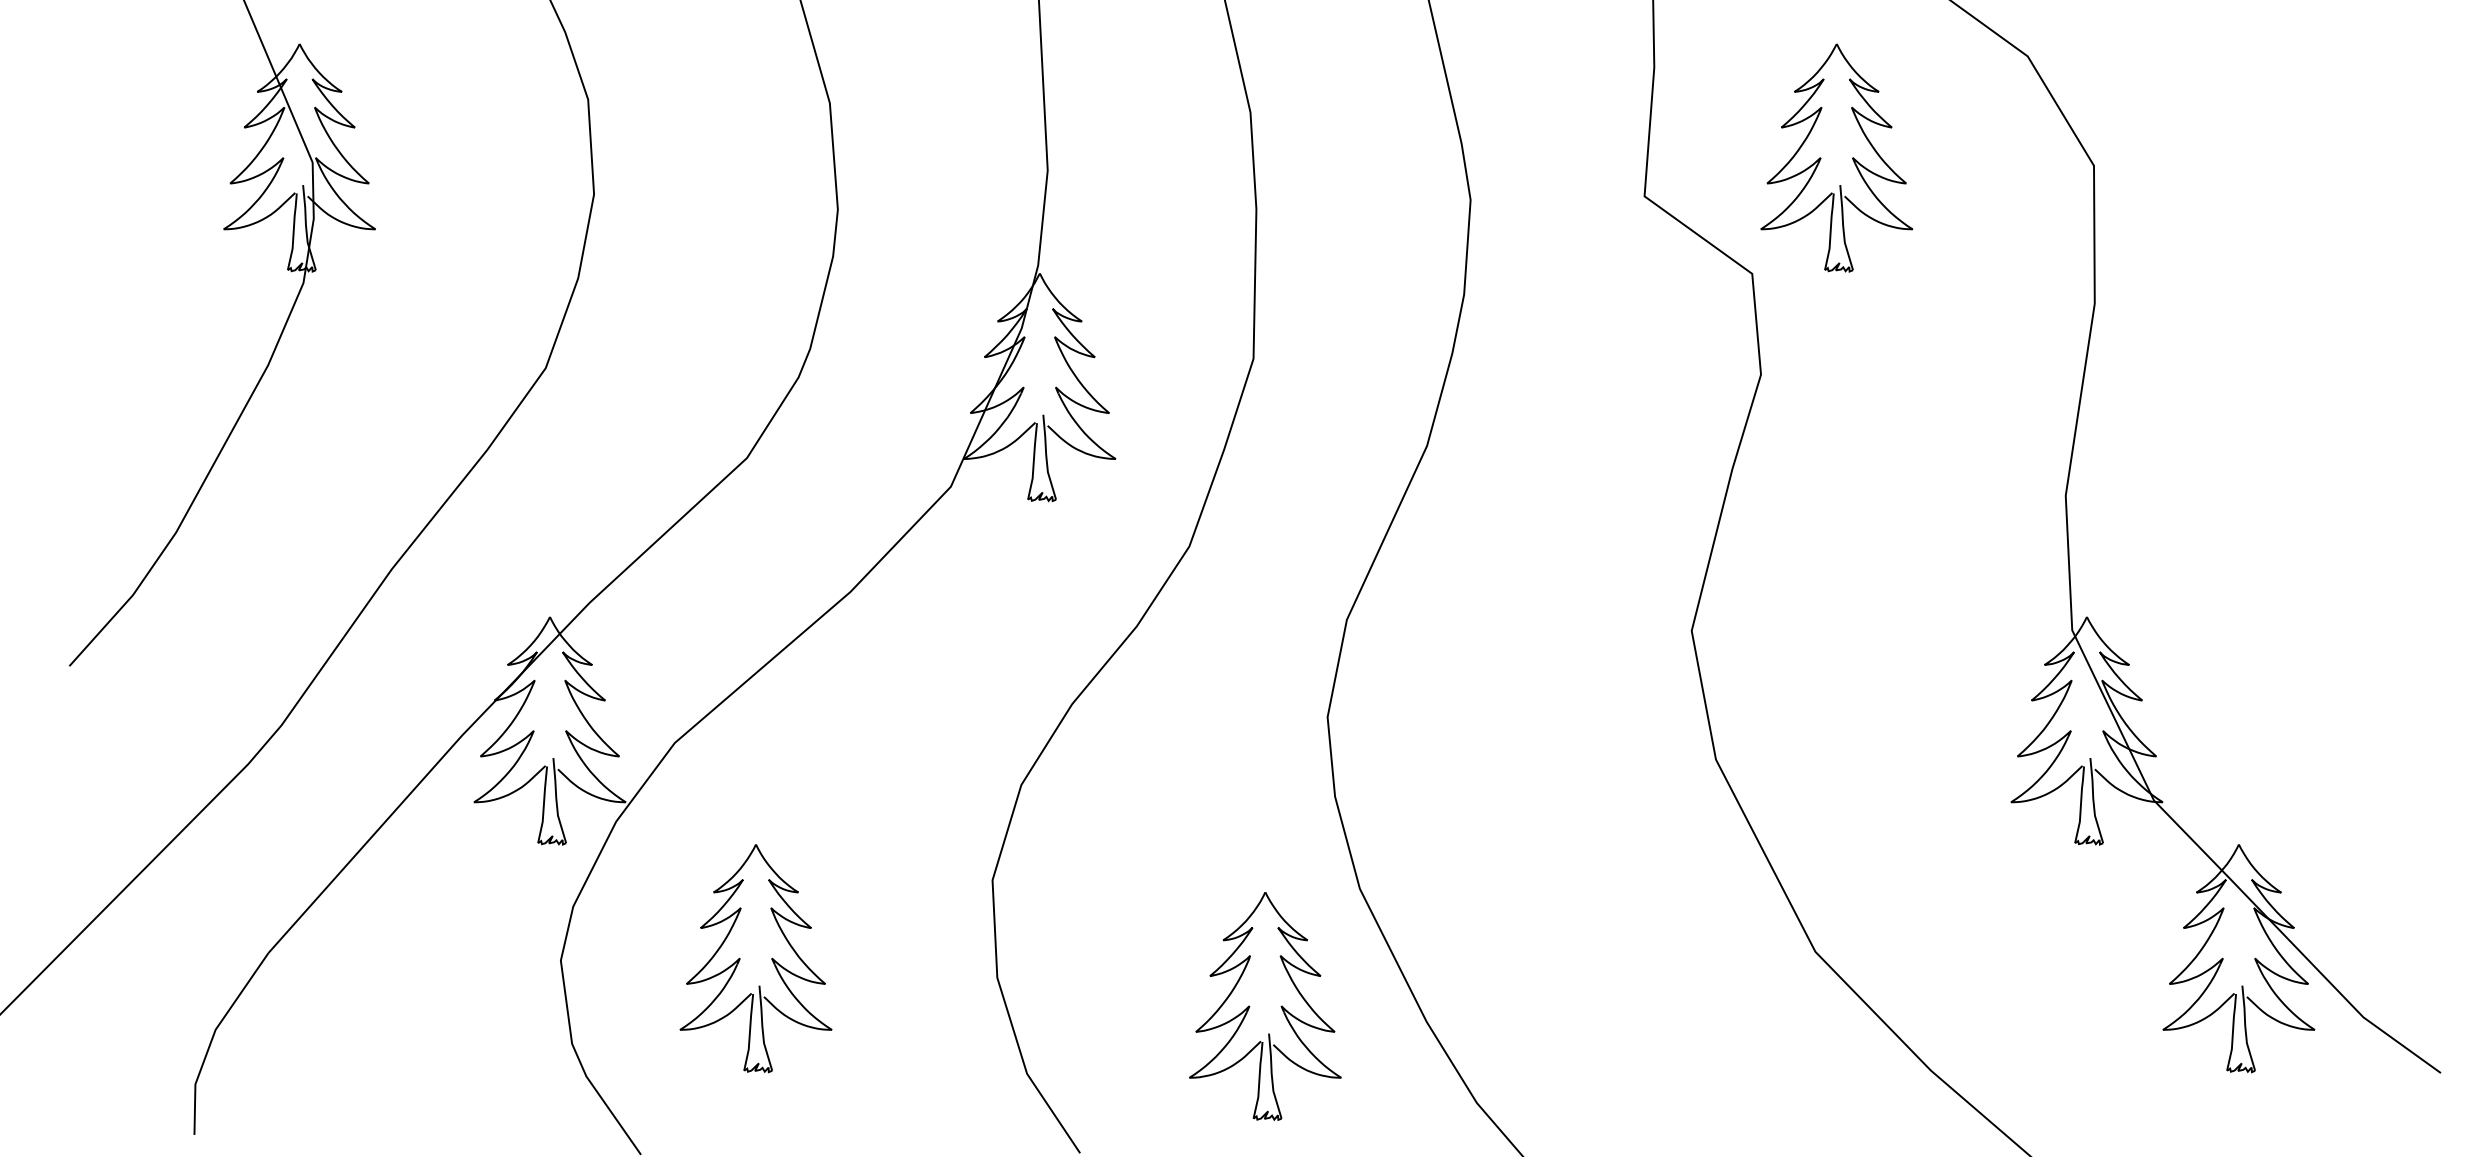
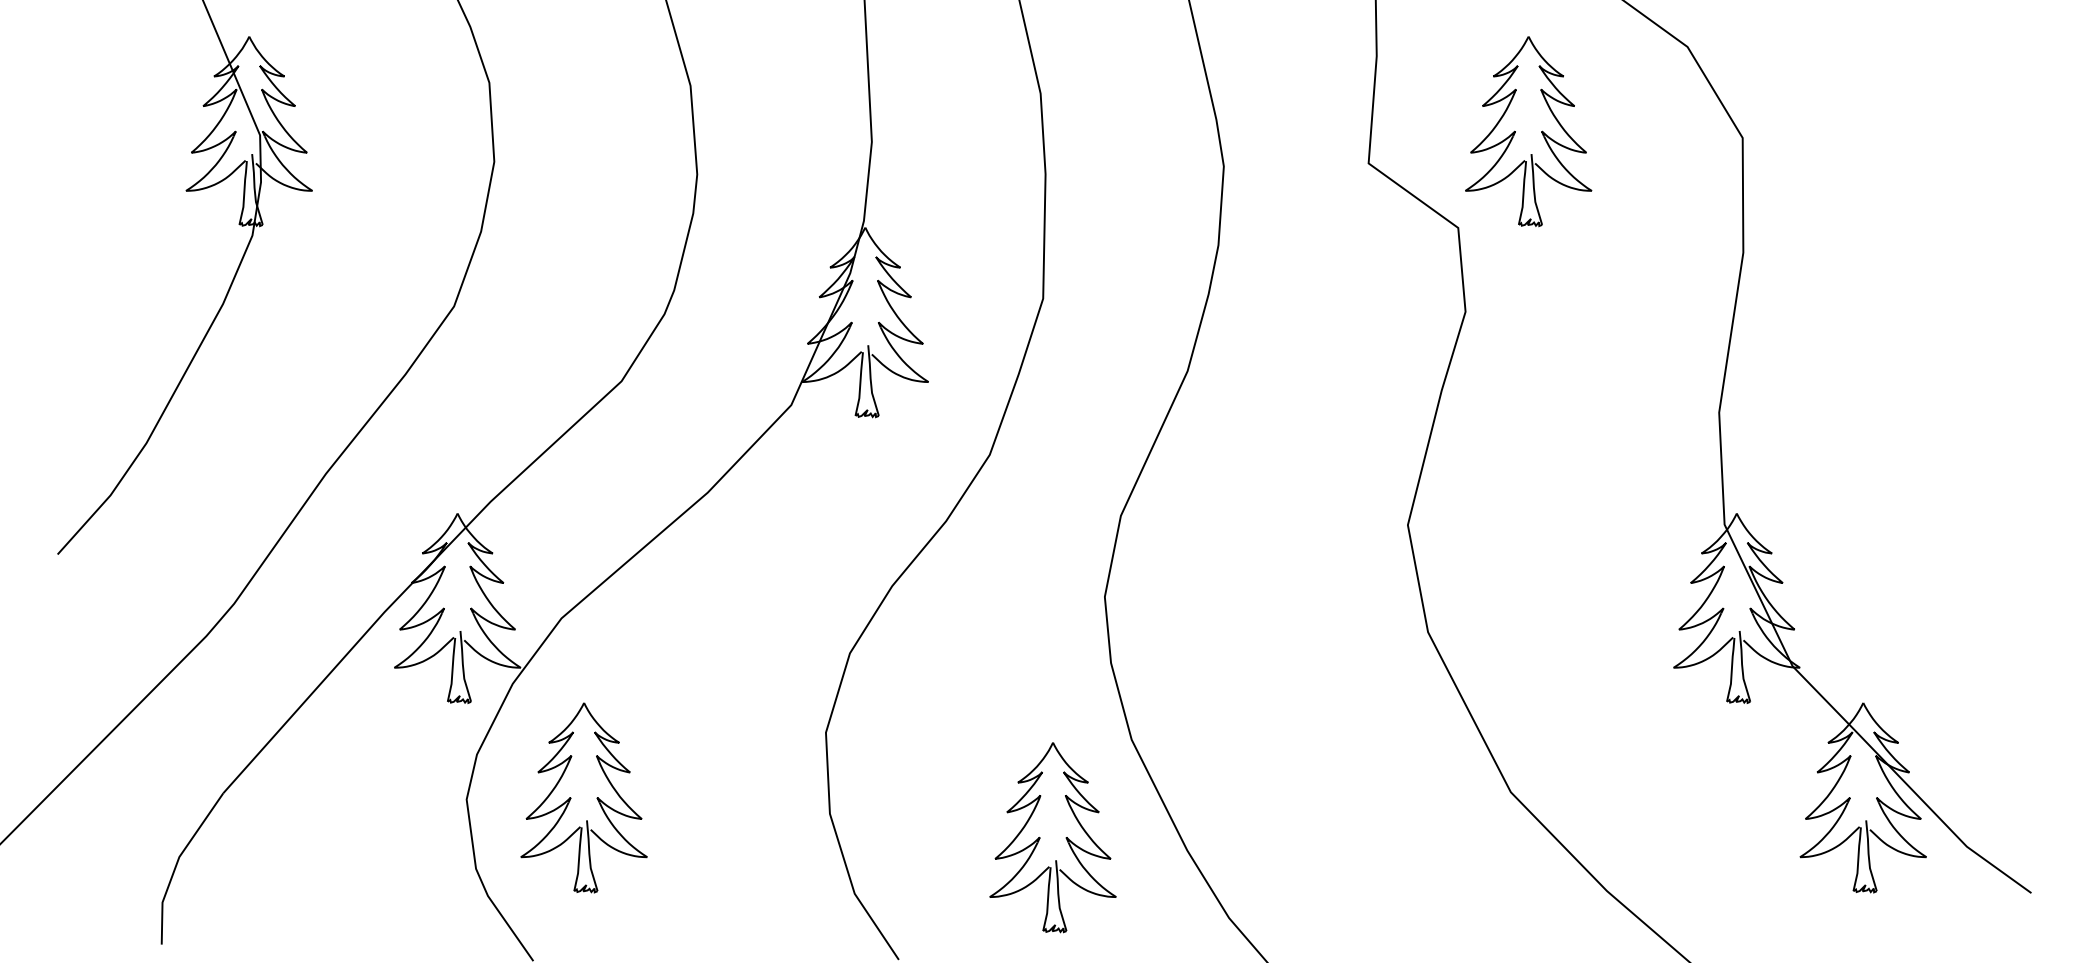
part: (740, 958) -> (571, 797), moved

